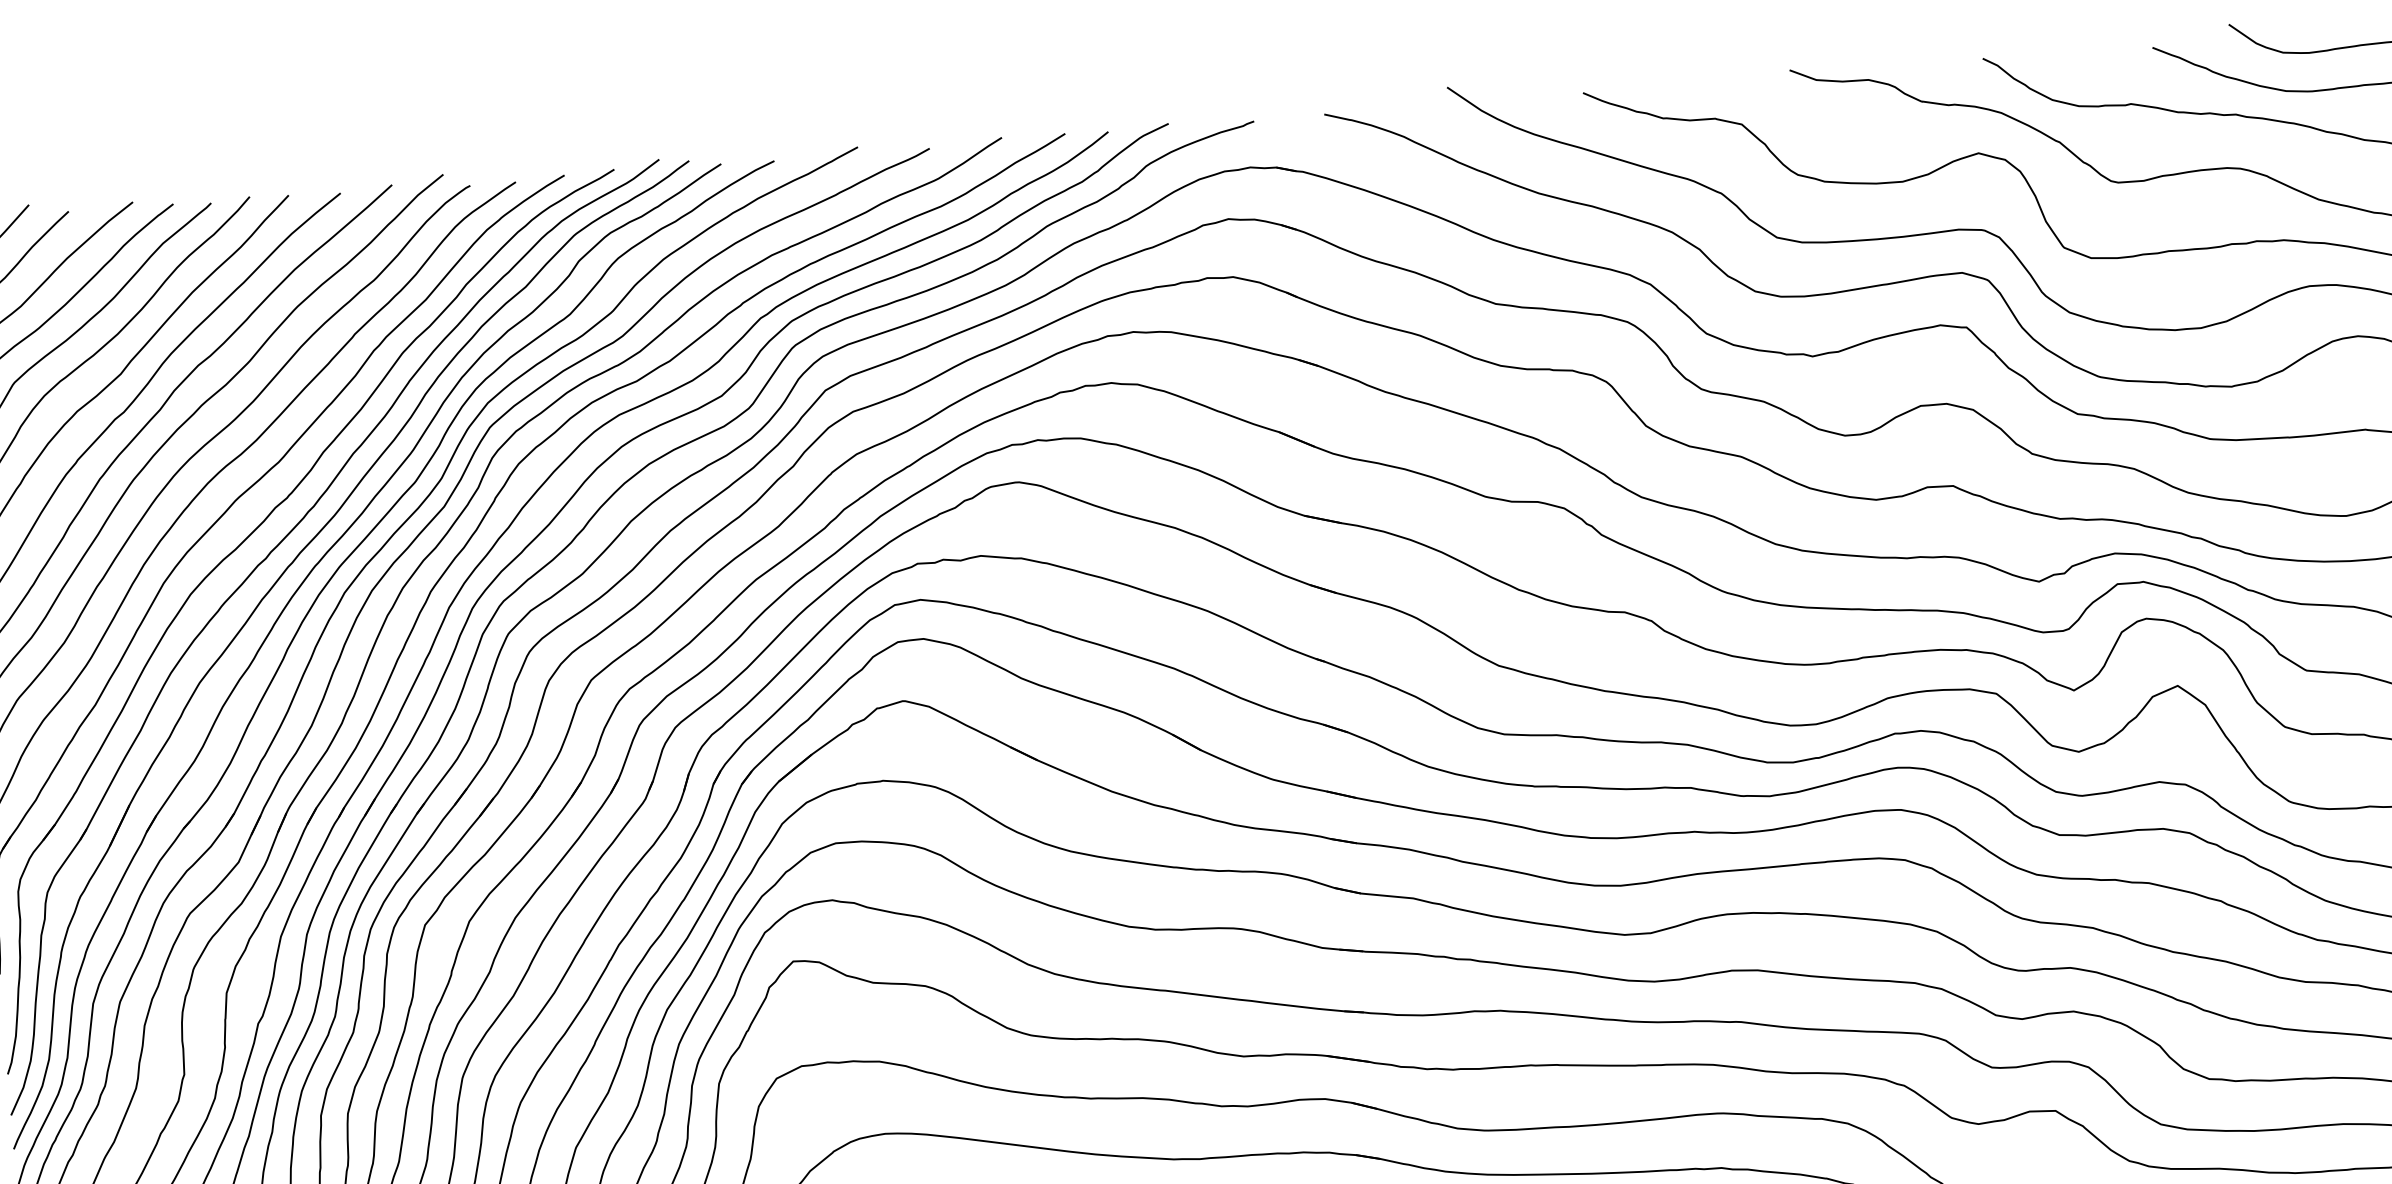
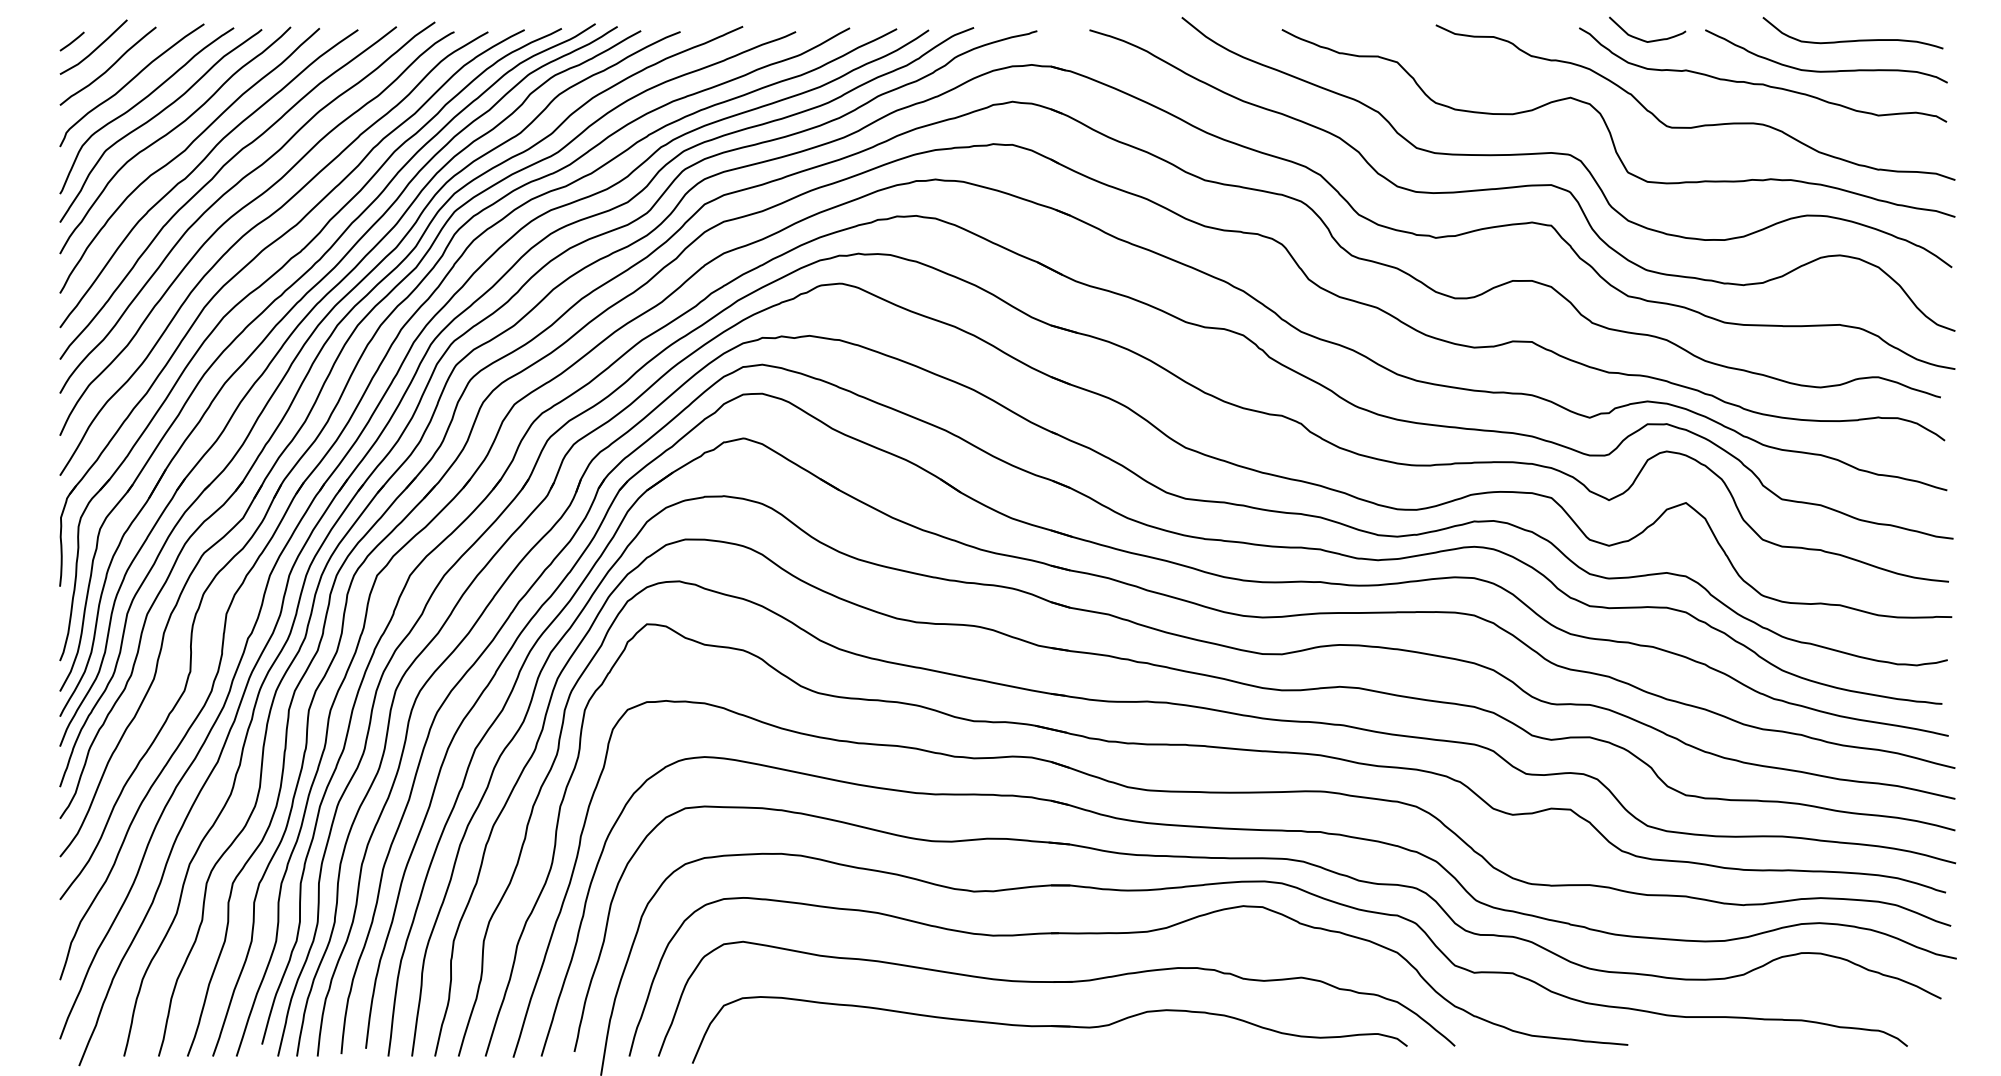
curve: (2070, 67) -> (1643, 39), added

